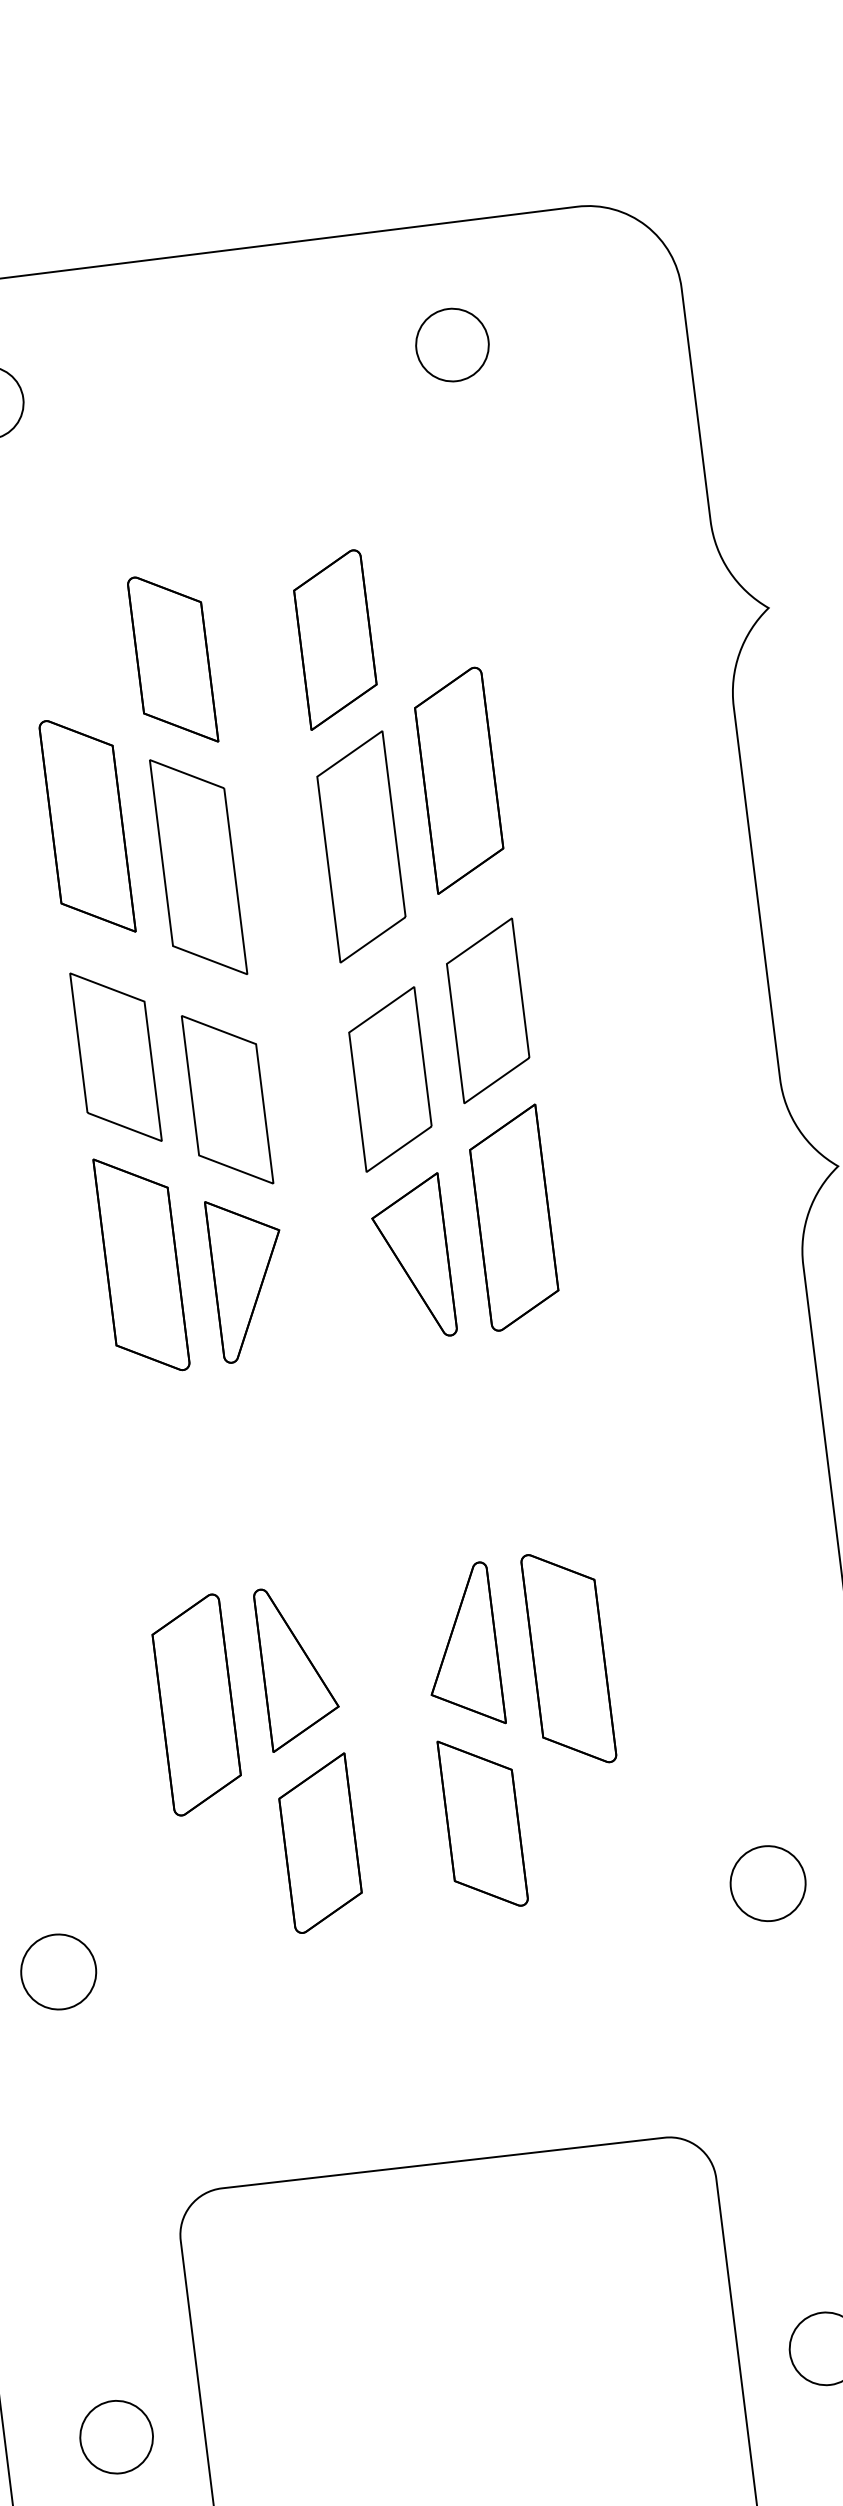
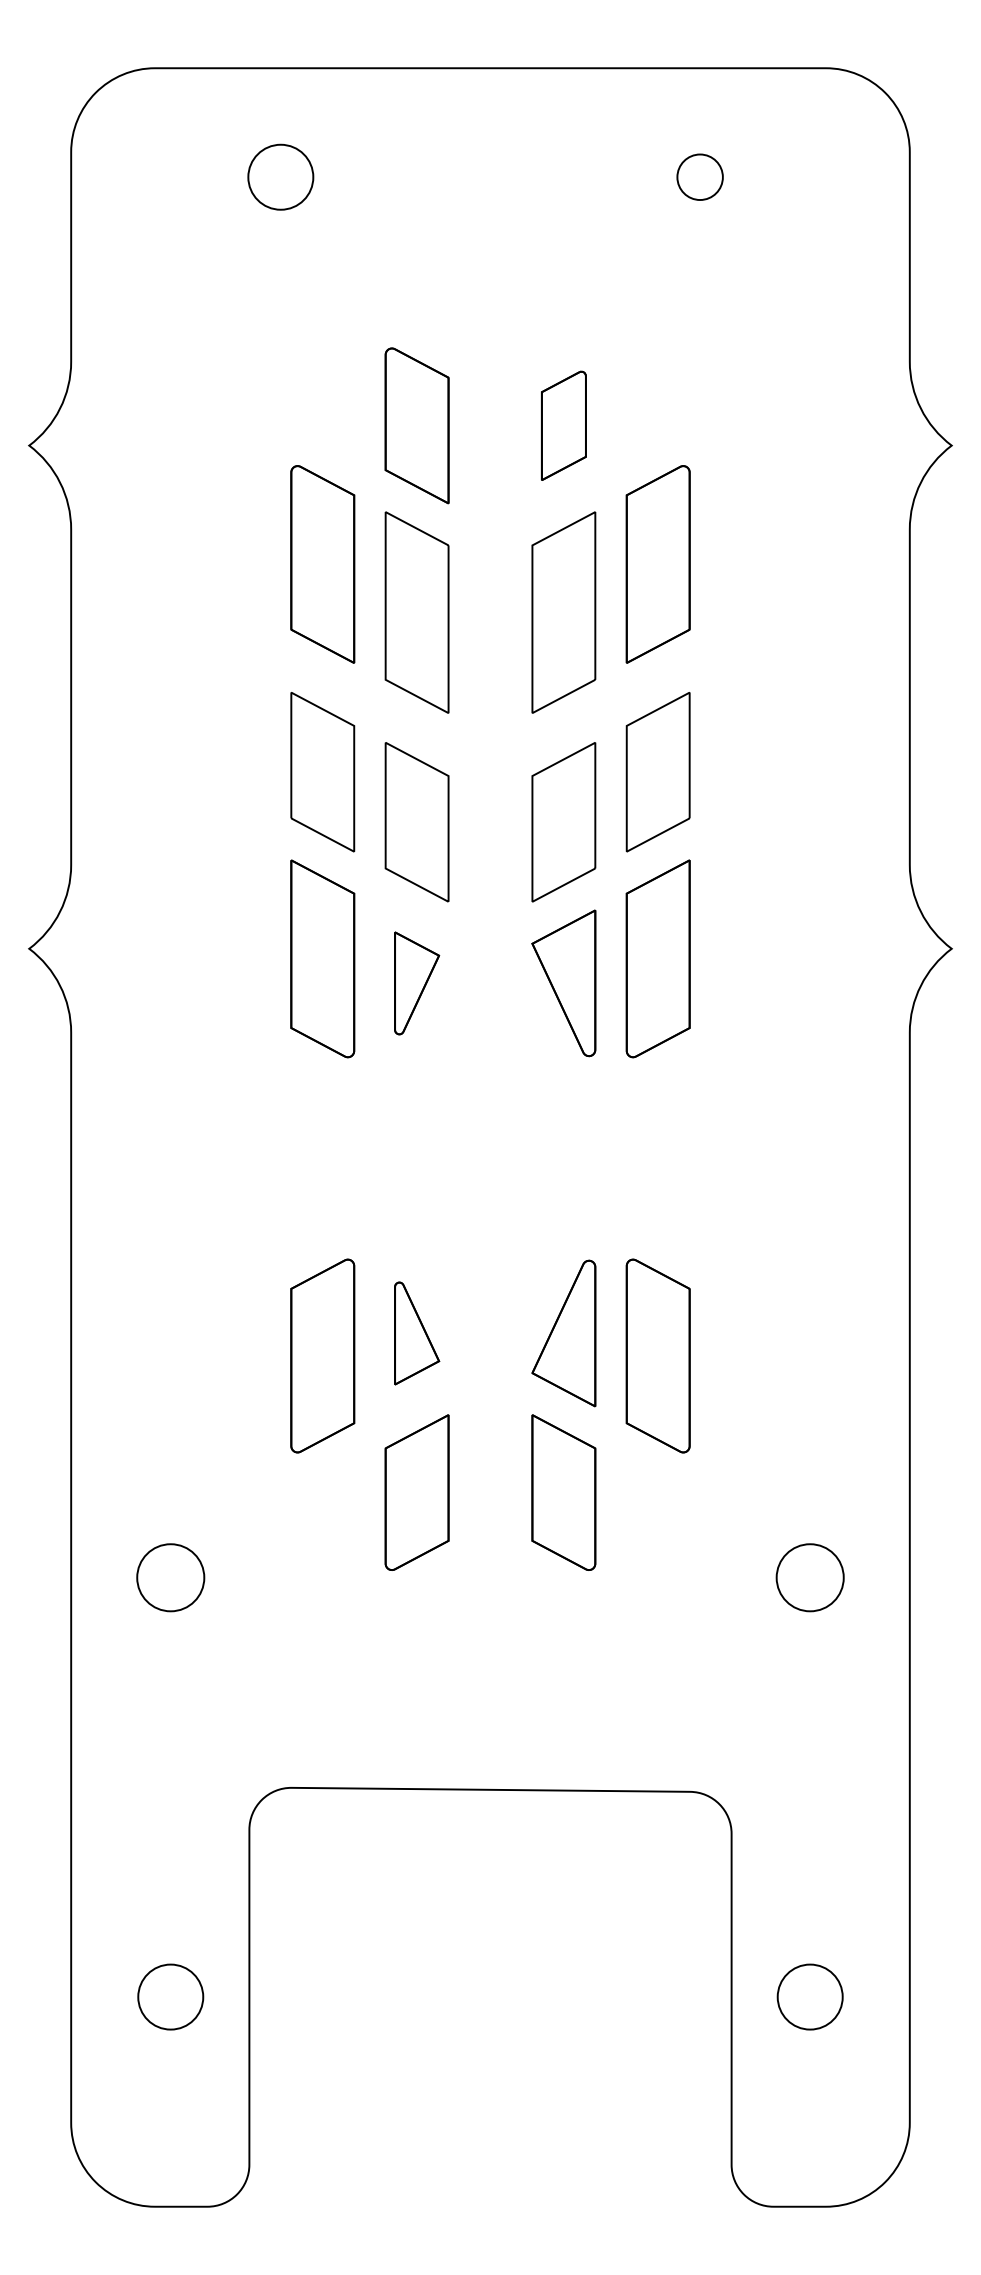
circle: (451, 344) -> (699, 176), size x0.7
part: (335, 639) -> (563, 425), size x0.7
part: (249, 1278) -> (416, 983), size x0.7
part: (297, 1667) -> (416, 1333), size x0.7

